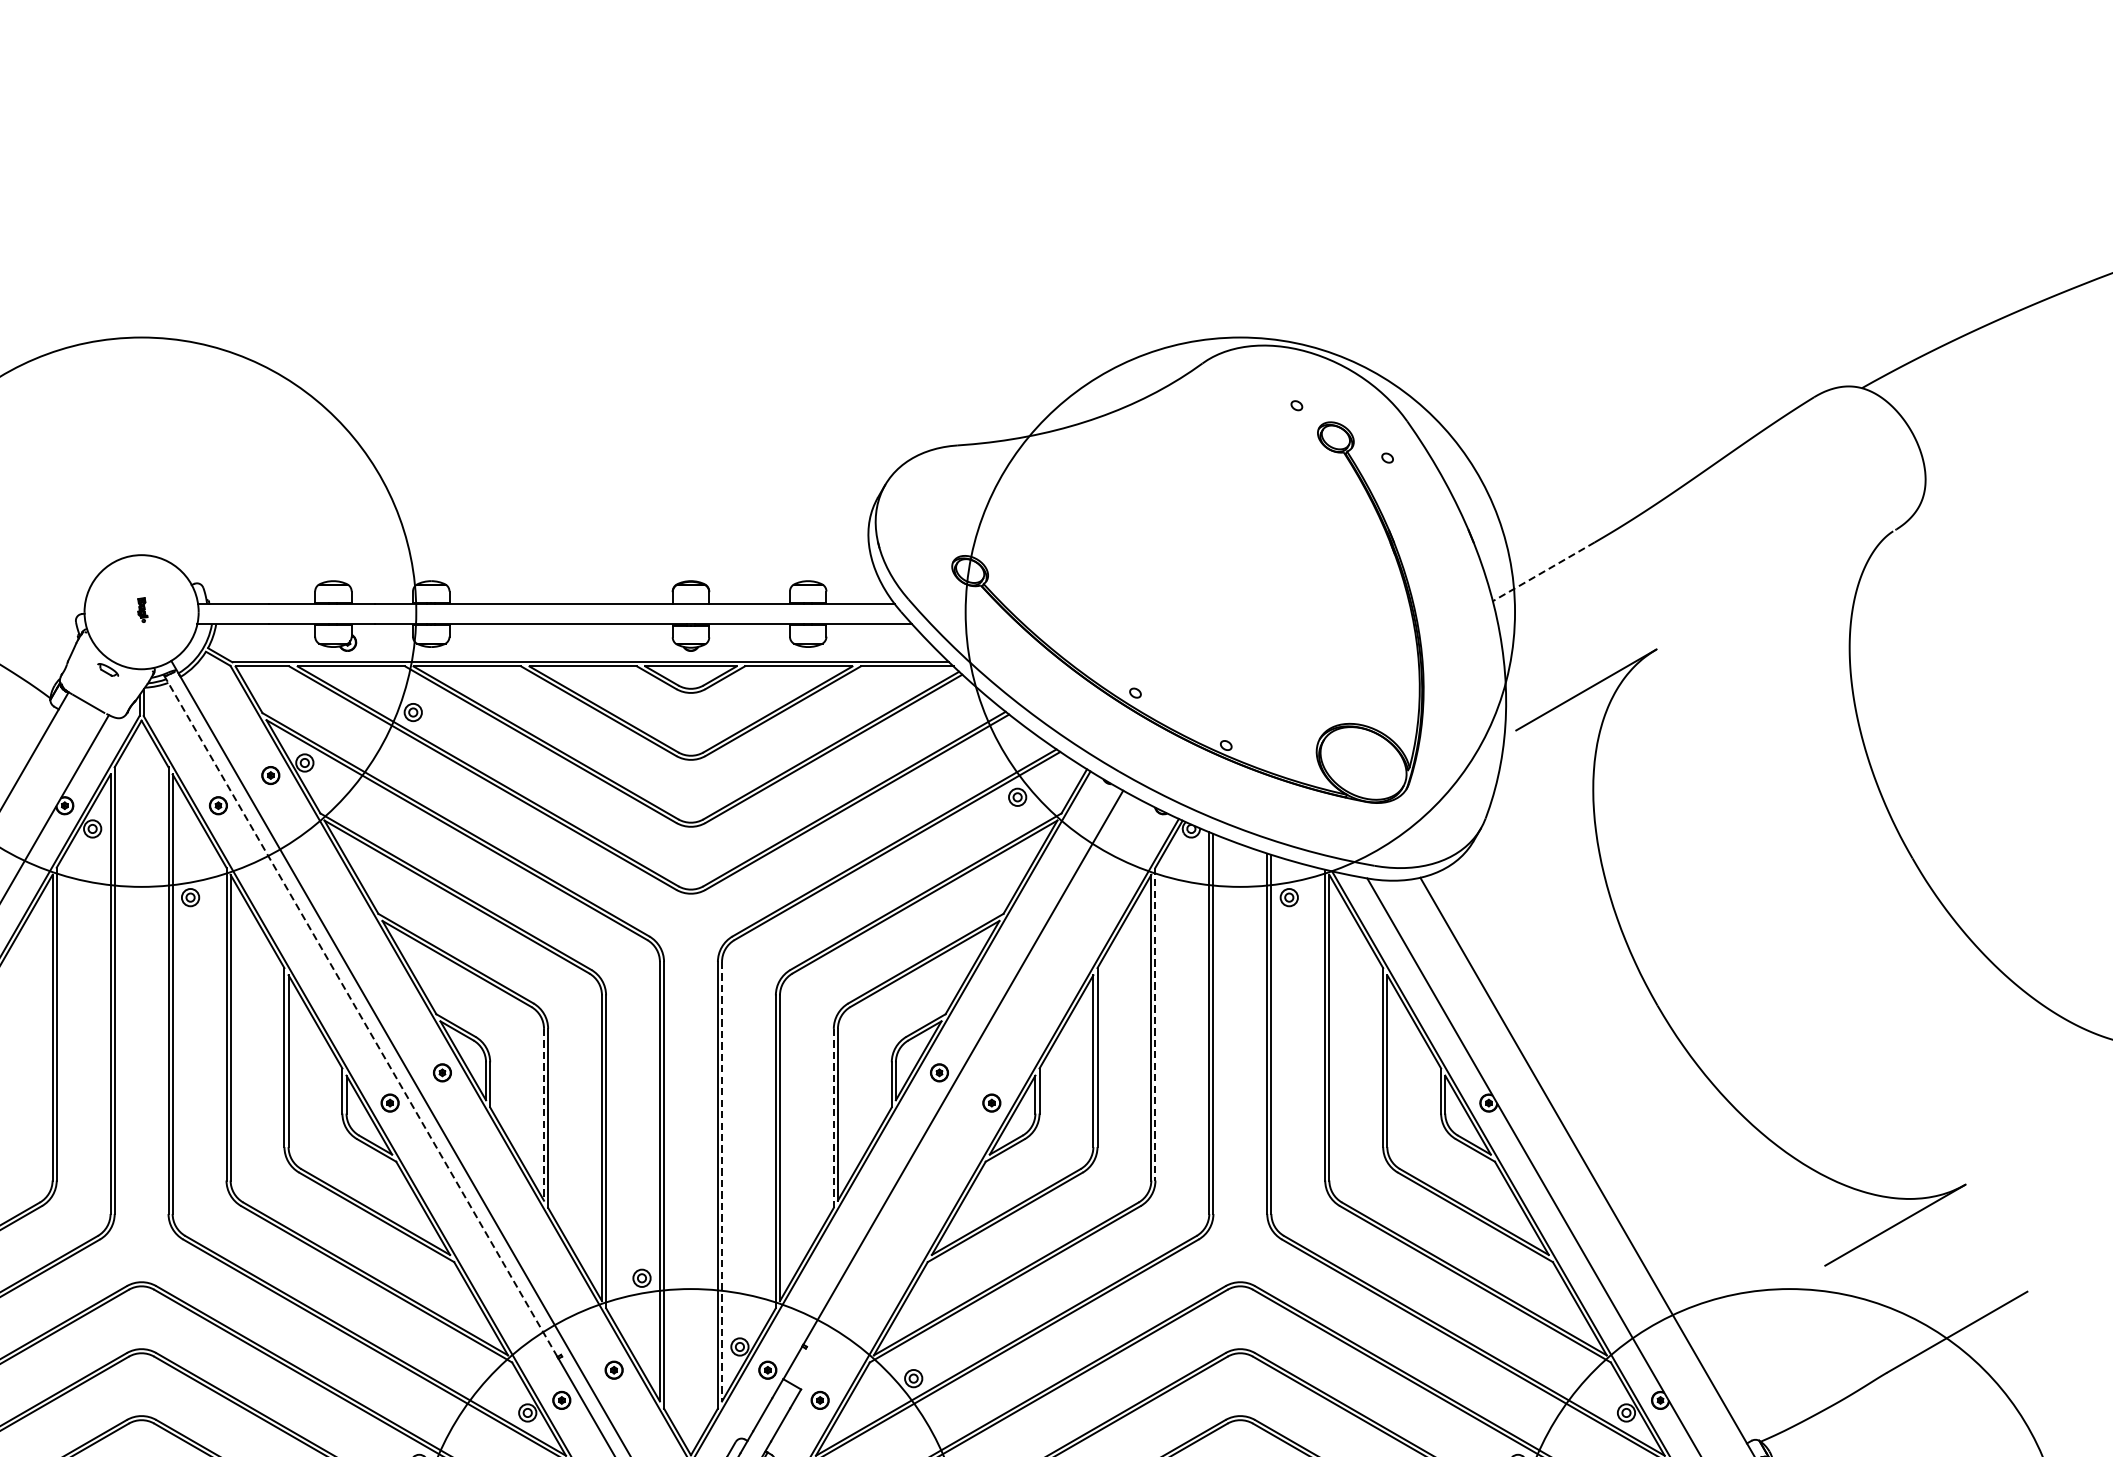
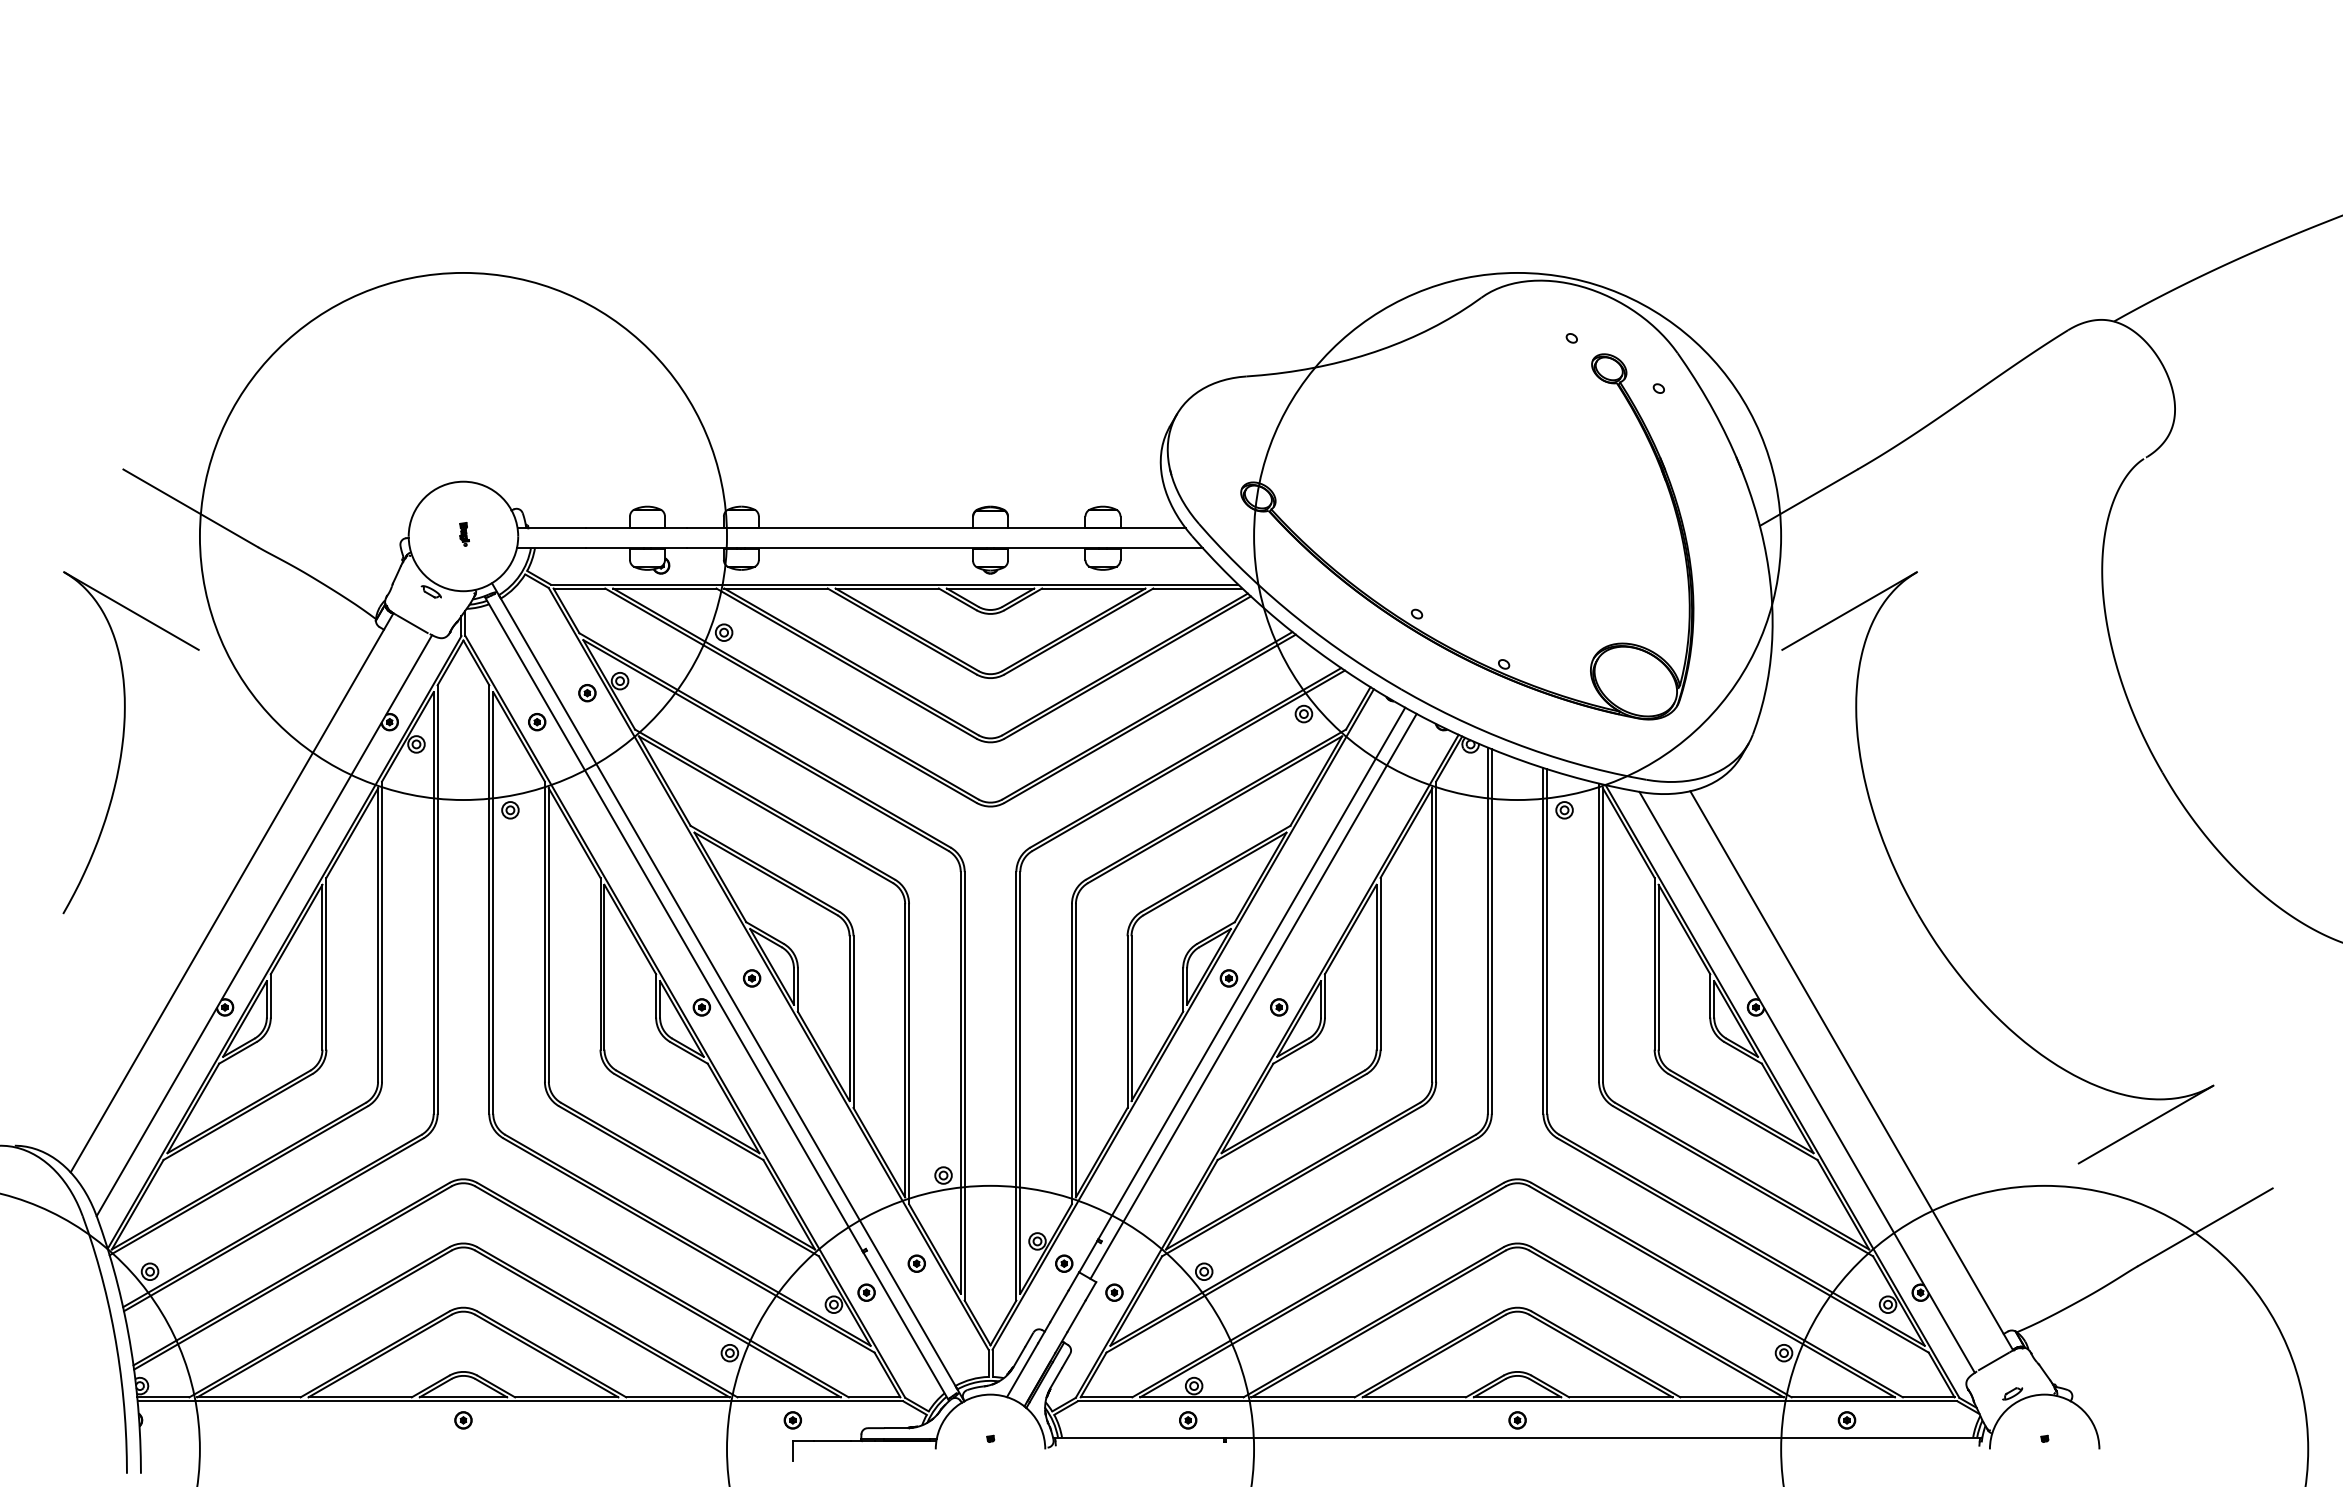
line: (1543, 571) -> (1808, 497), dashed -> solid
line: (360, 1015) -> (673, 923), dashed -> solid
line: (1155, 1024) -> (1436, 932), dashed -> solid
line: (965, 1090) -> (1253, 995), added
line: (543, 1115) -> (849, 1019), dashed -> solid
line: (833, 1118) -> (1127, 1022), dashed -> solid
line: (722, 1181) -> (1020, 1082), dashed -> solid

